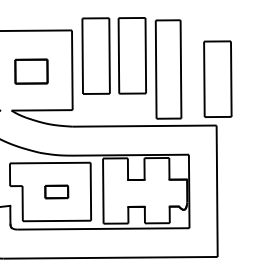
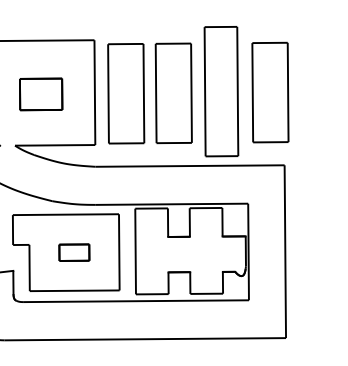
part: (113, 55) -> (149, 92), moved
part: (217, 78) -> (269, 91), moved

